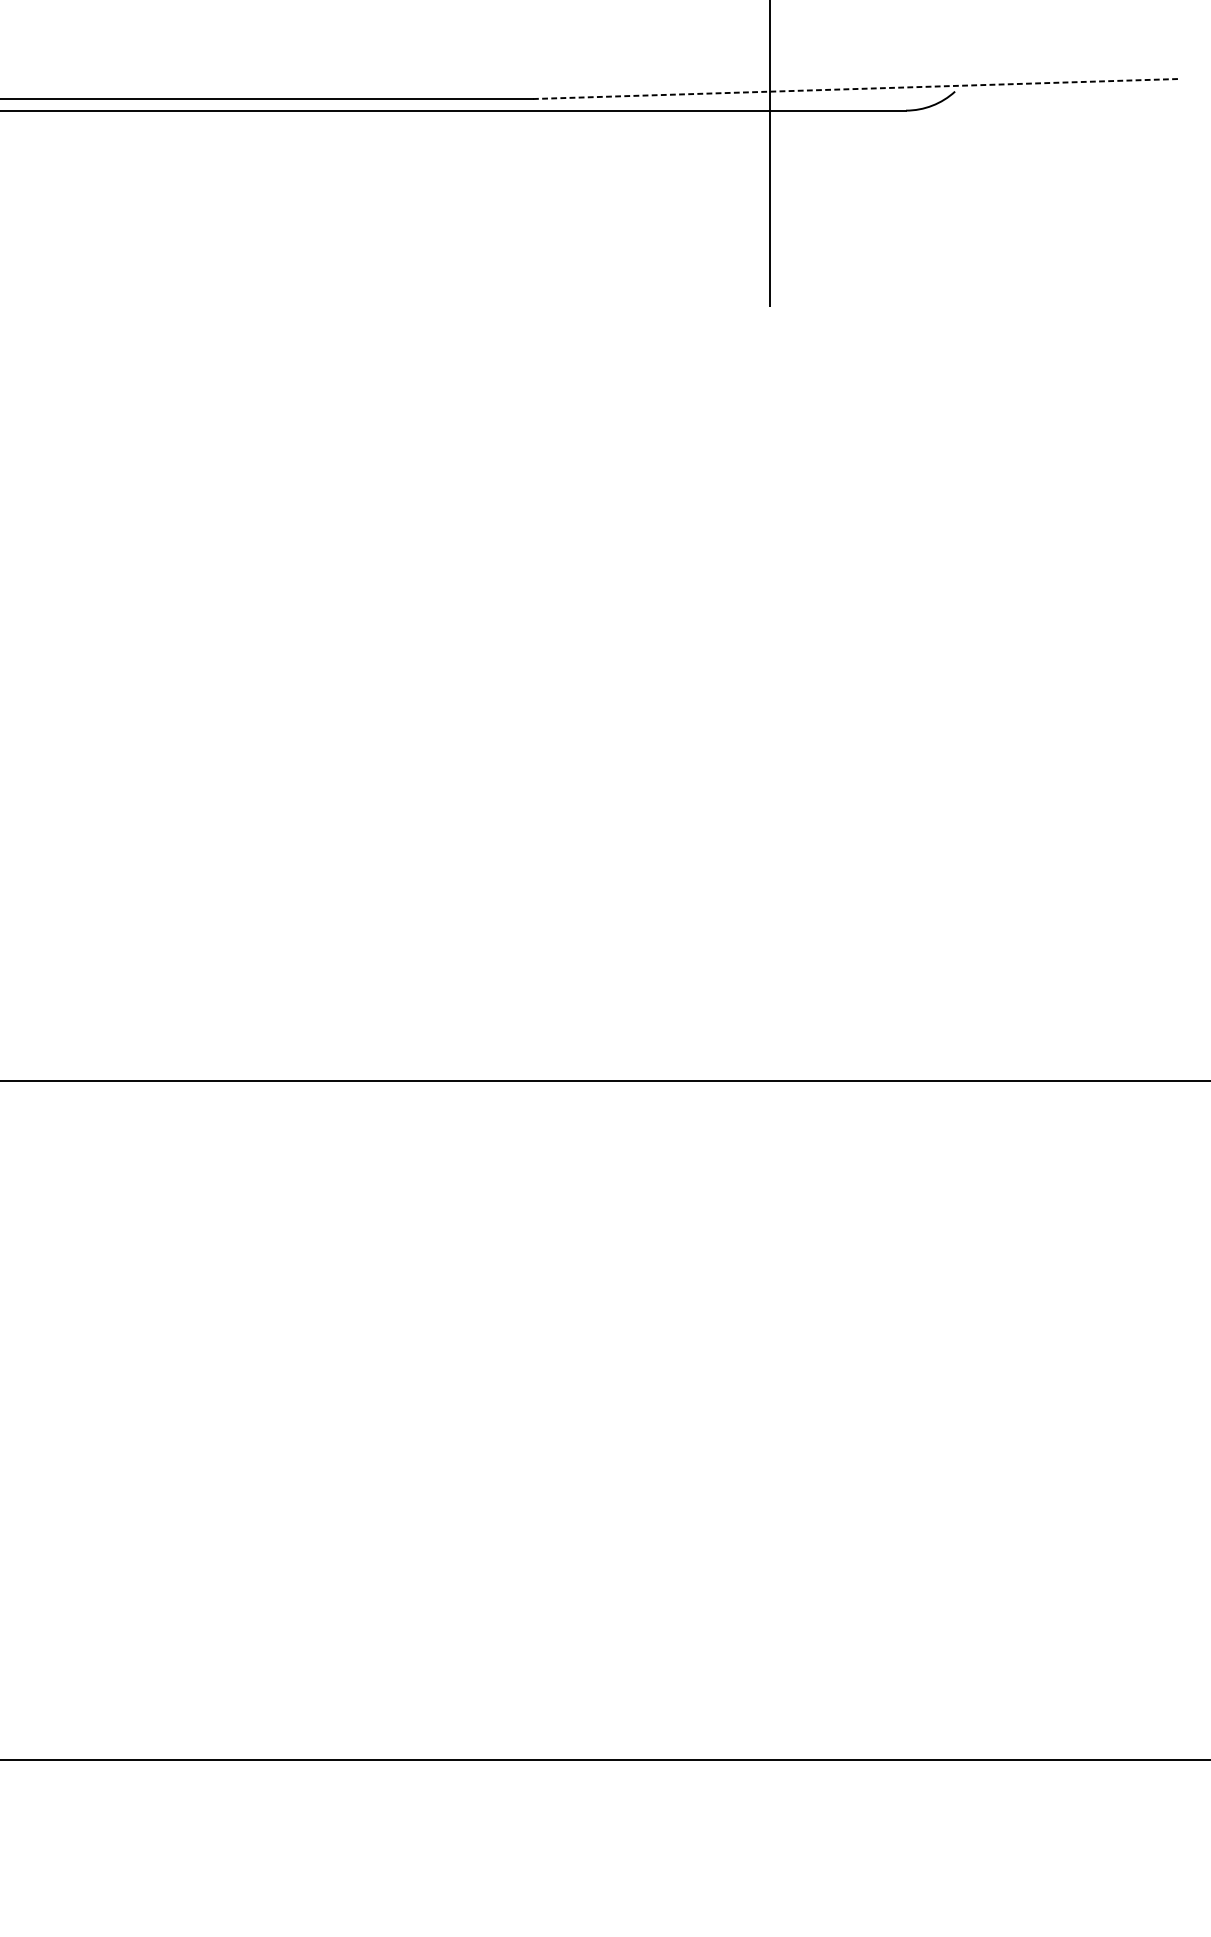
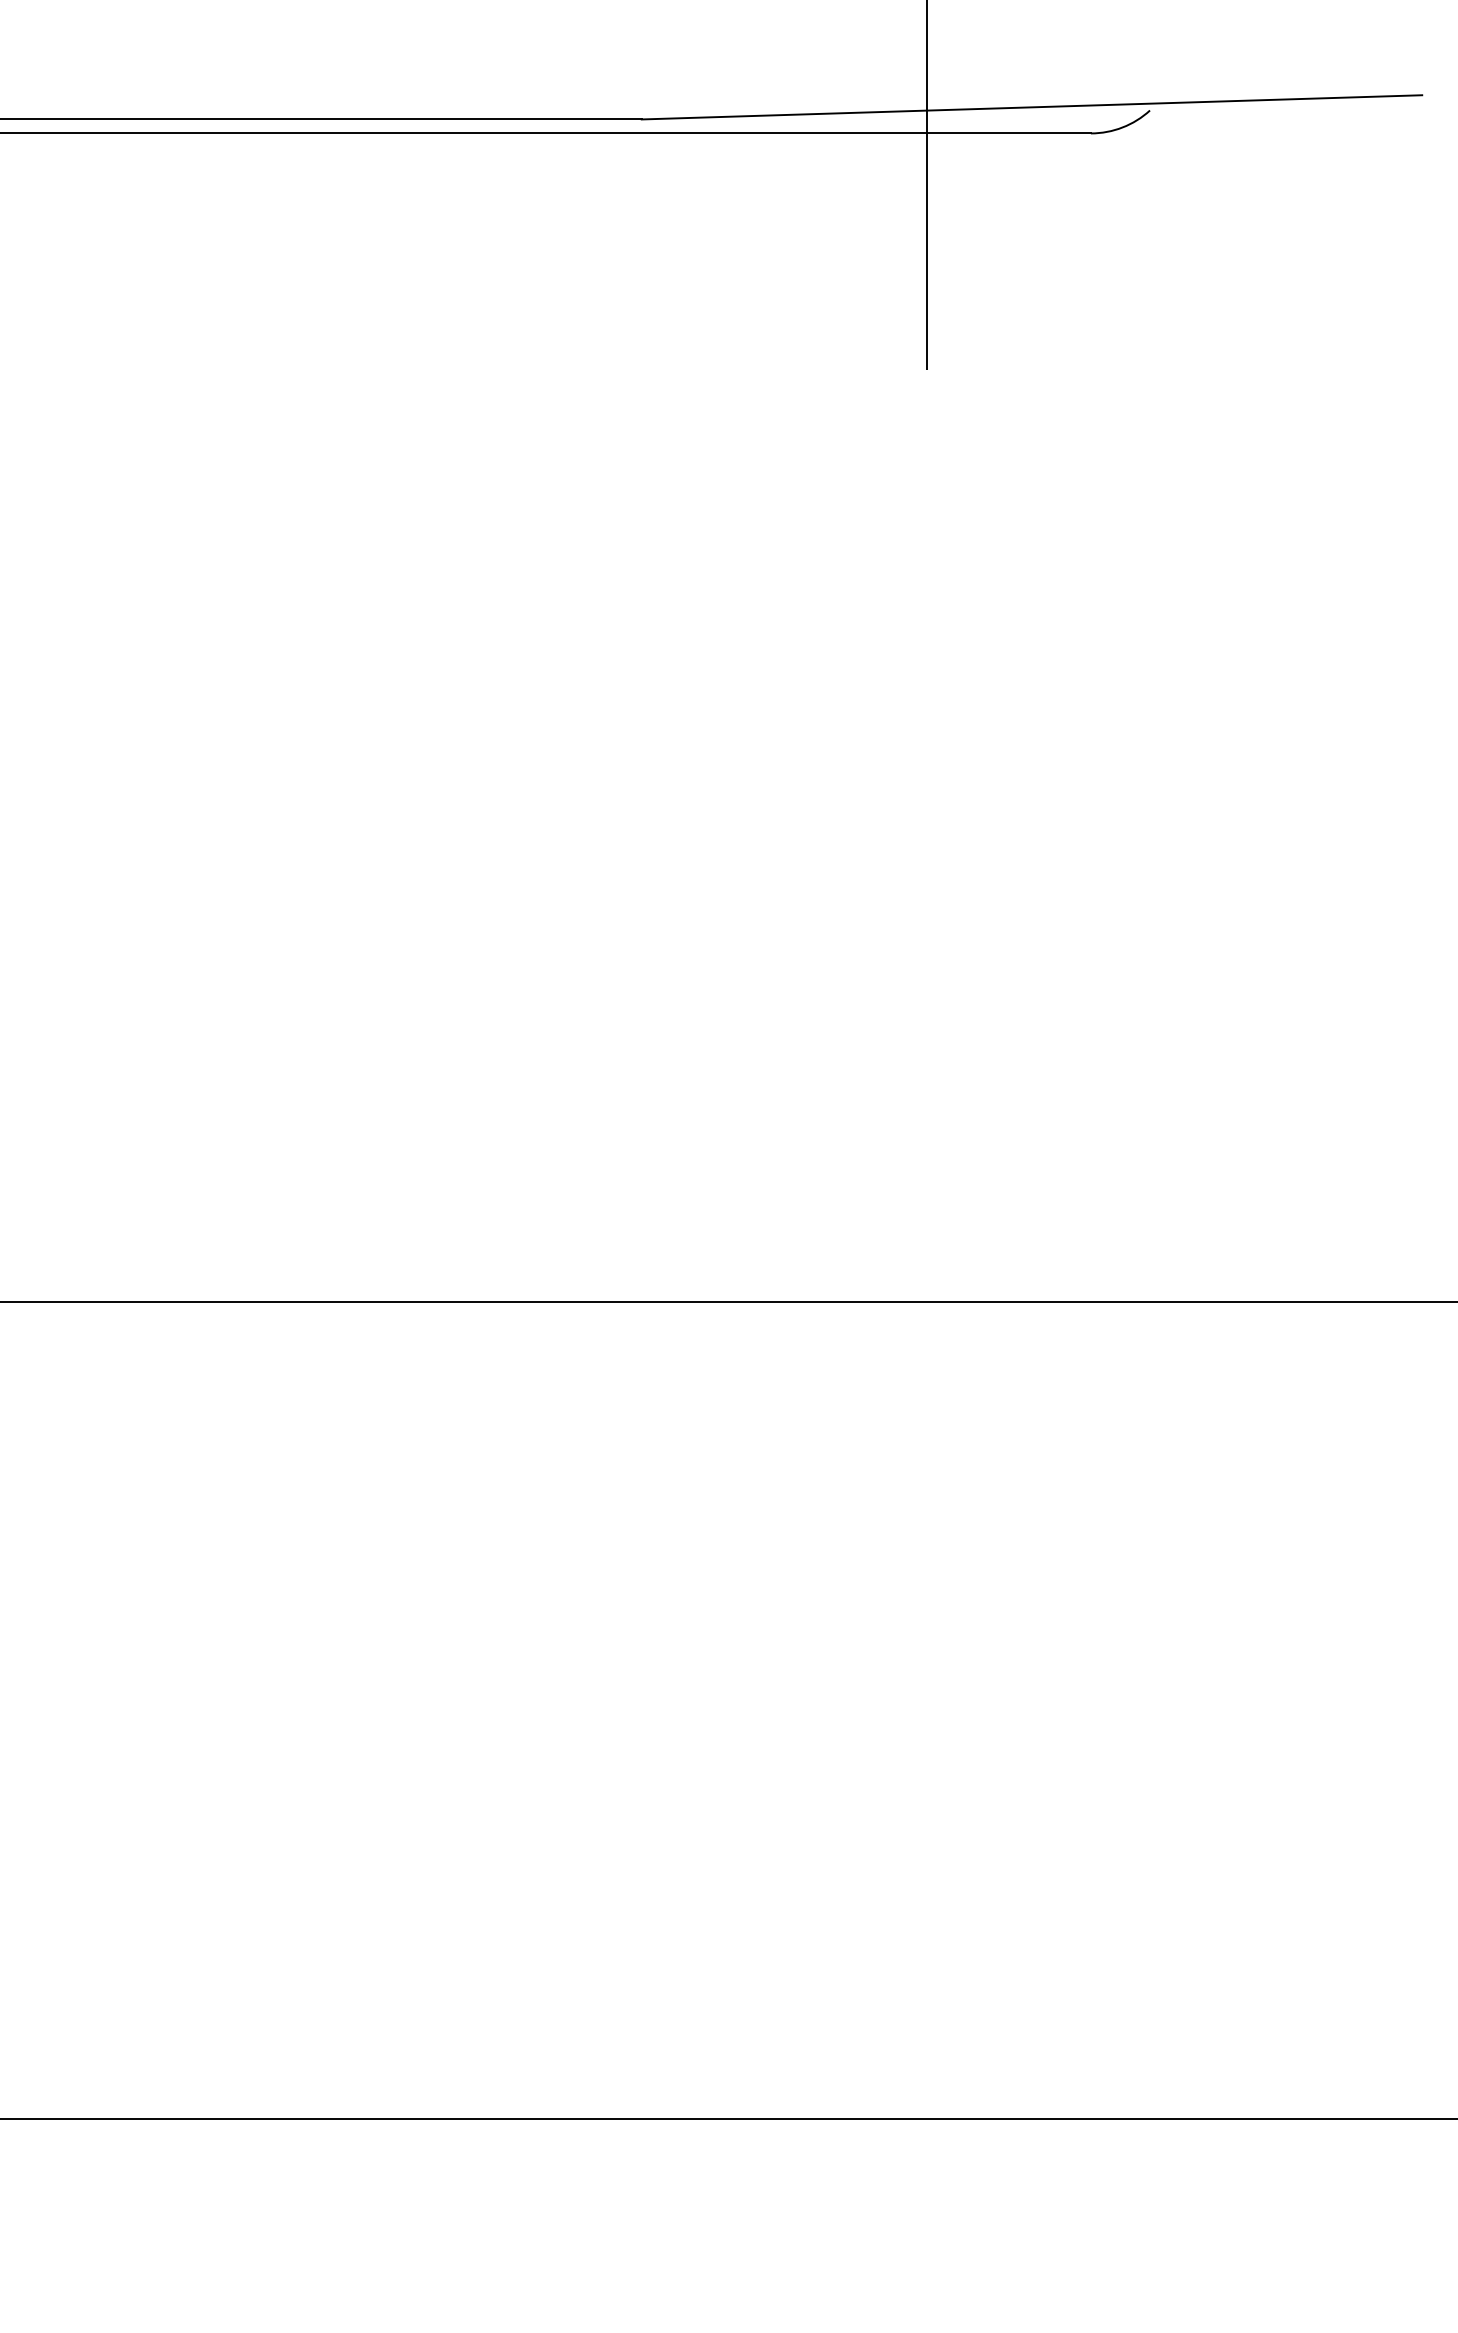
line: (857, 89) -> (1032, 107), dashed -> solid

